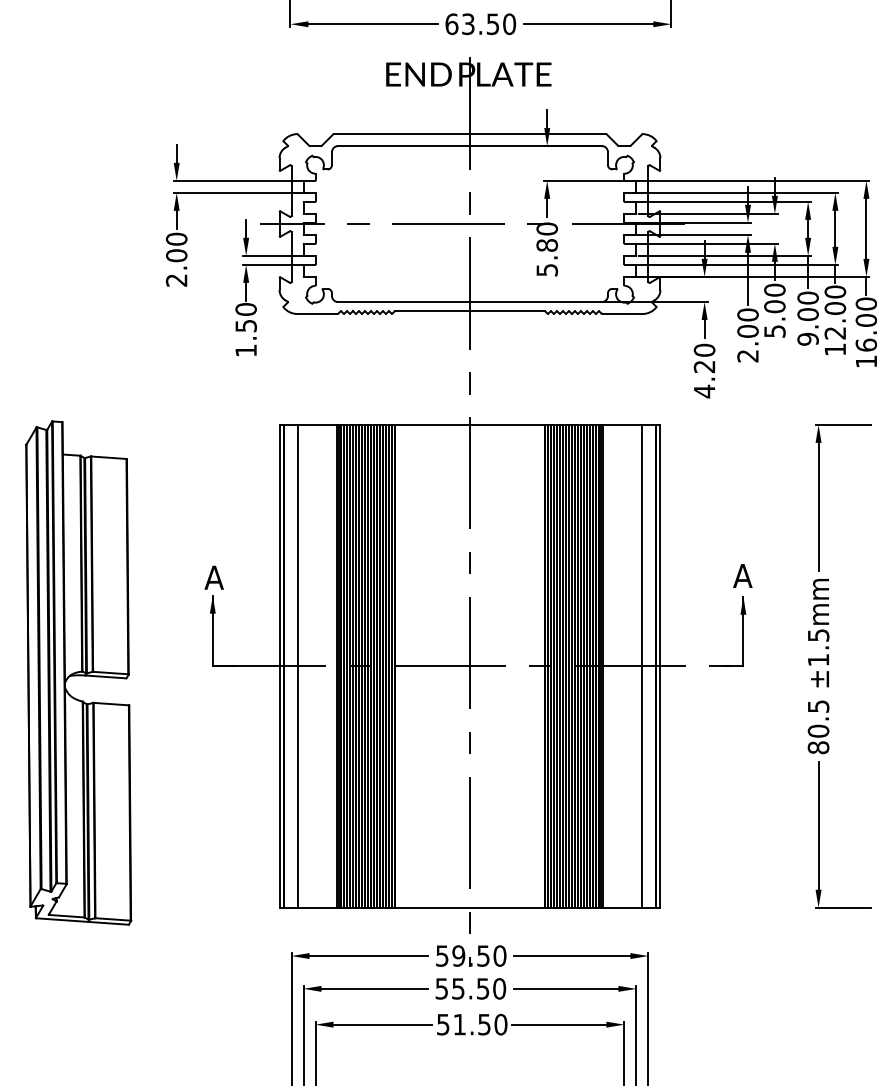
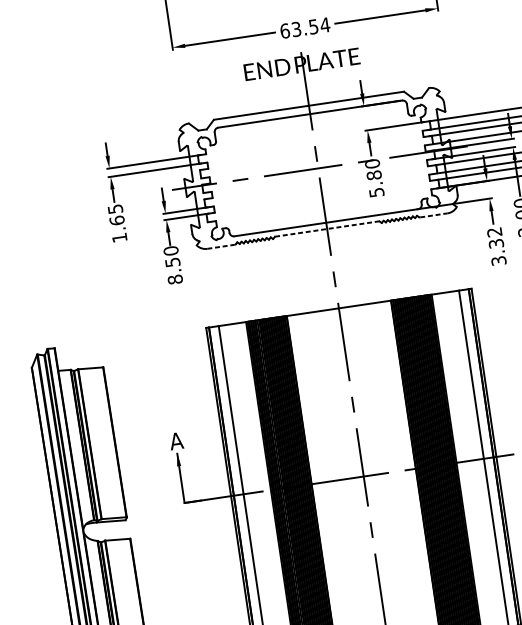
text: (509, 24) -> (325, 25), 63.50 -> 63.54
text: (176, 259) -> (117, 223), 2.00 -> 1.65
line: (469, 311) -> (326, 229), solid -> dashed
line: (317, 314) -> (221, 247), solid -> dashed
line: (622, 314) -> (433, 215), solid -> dashed
text: (245, 350) -> (174, 279), 1.50 -> 8.50
text: (704, 370) -> (496, 246), 4.20 -> 3.32

